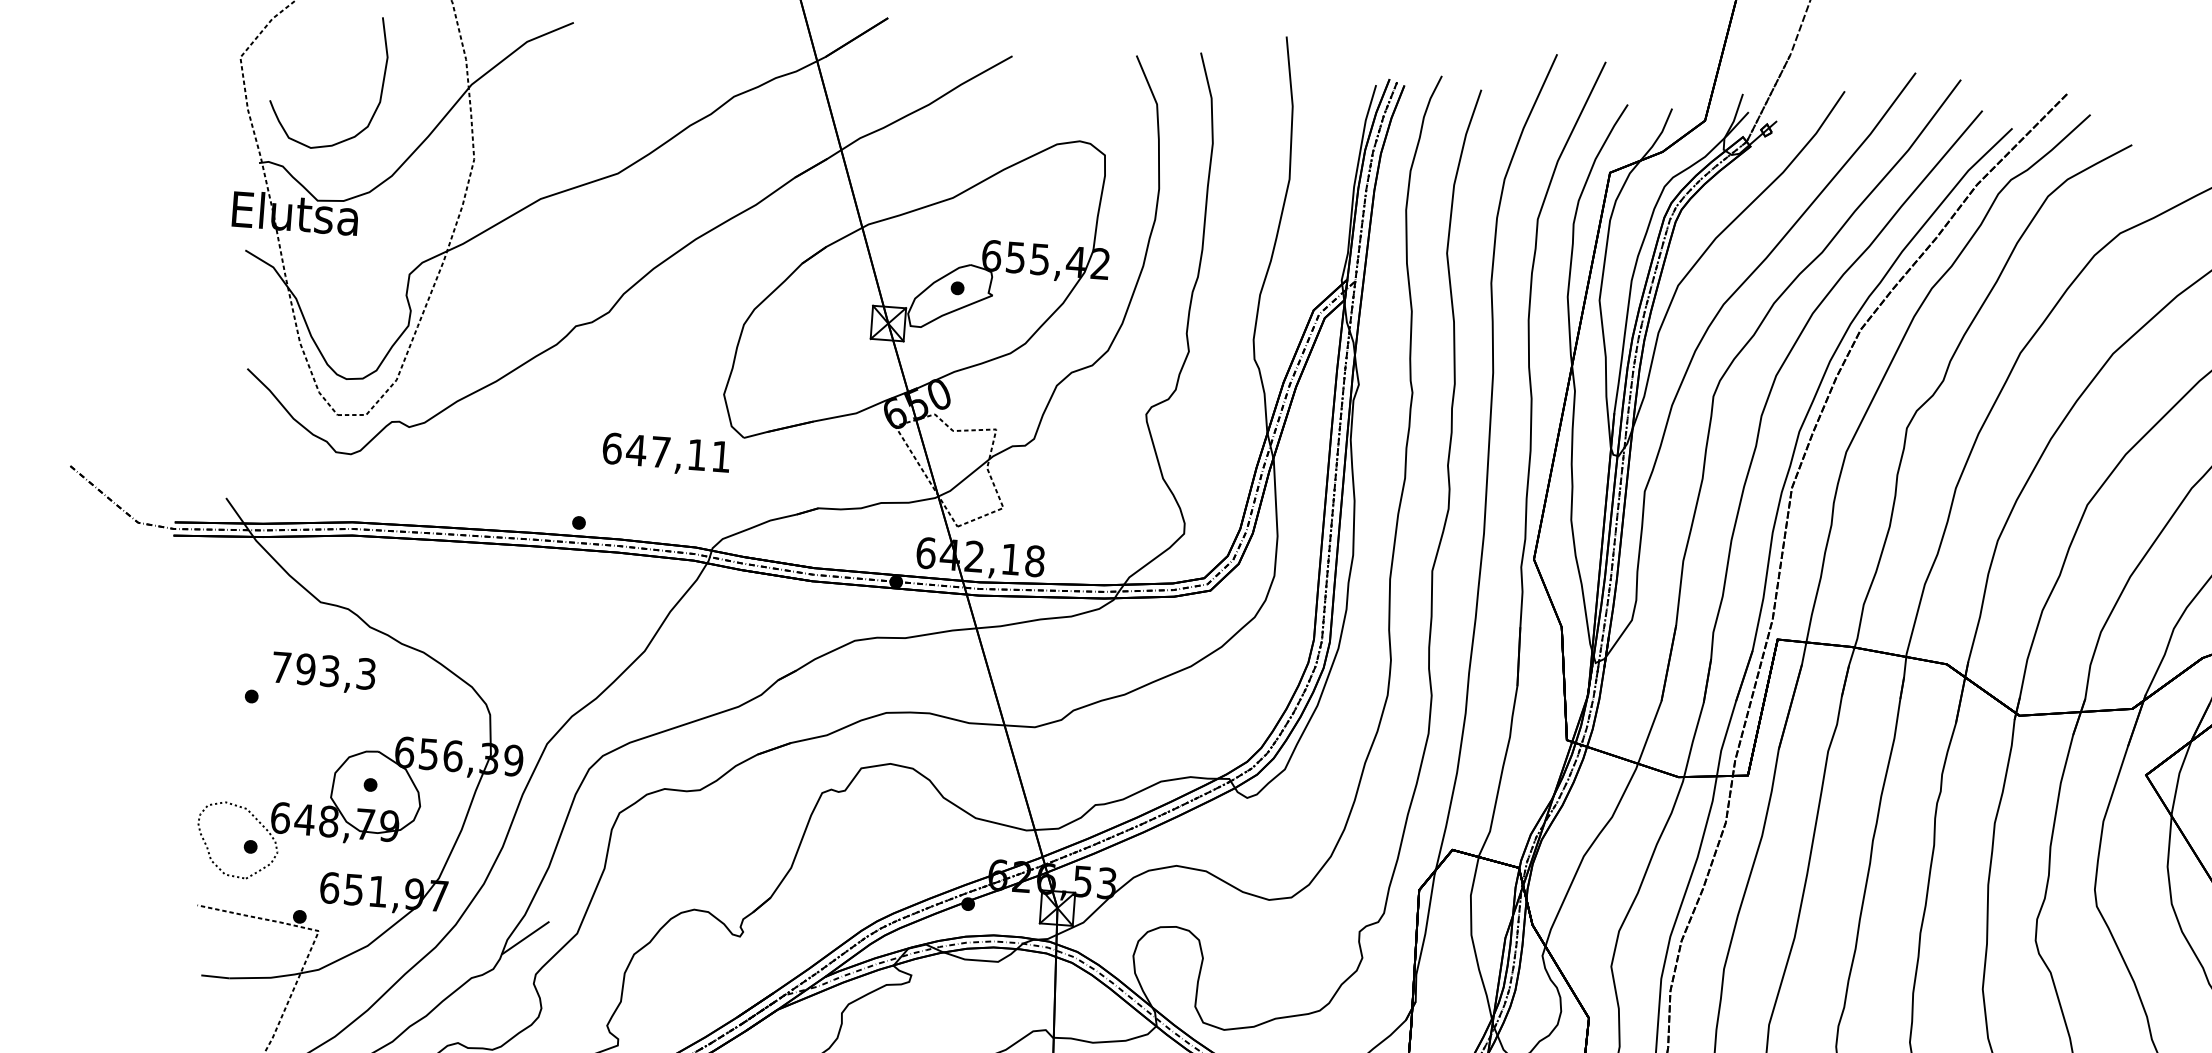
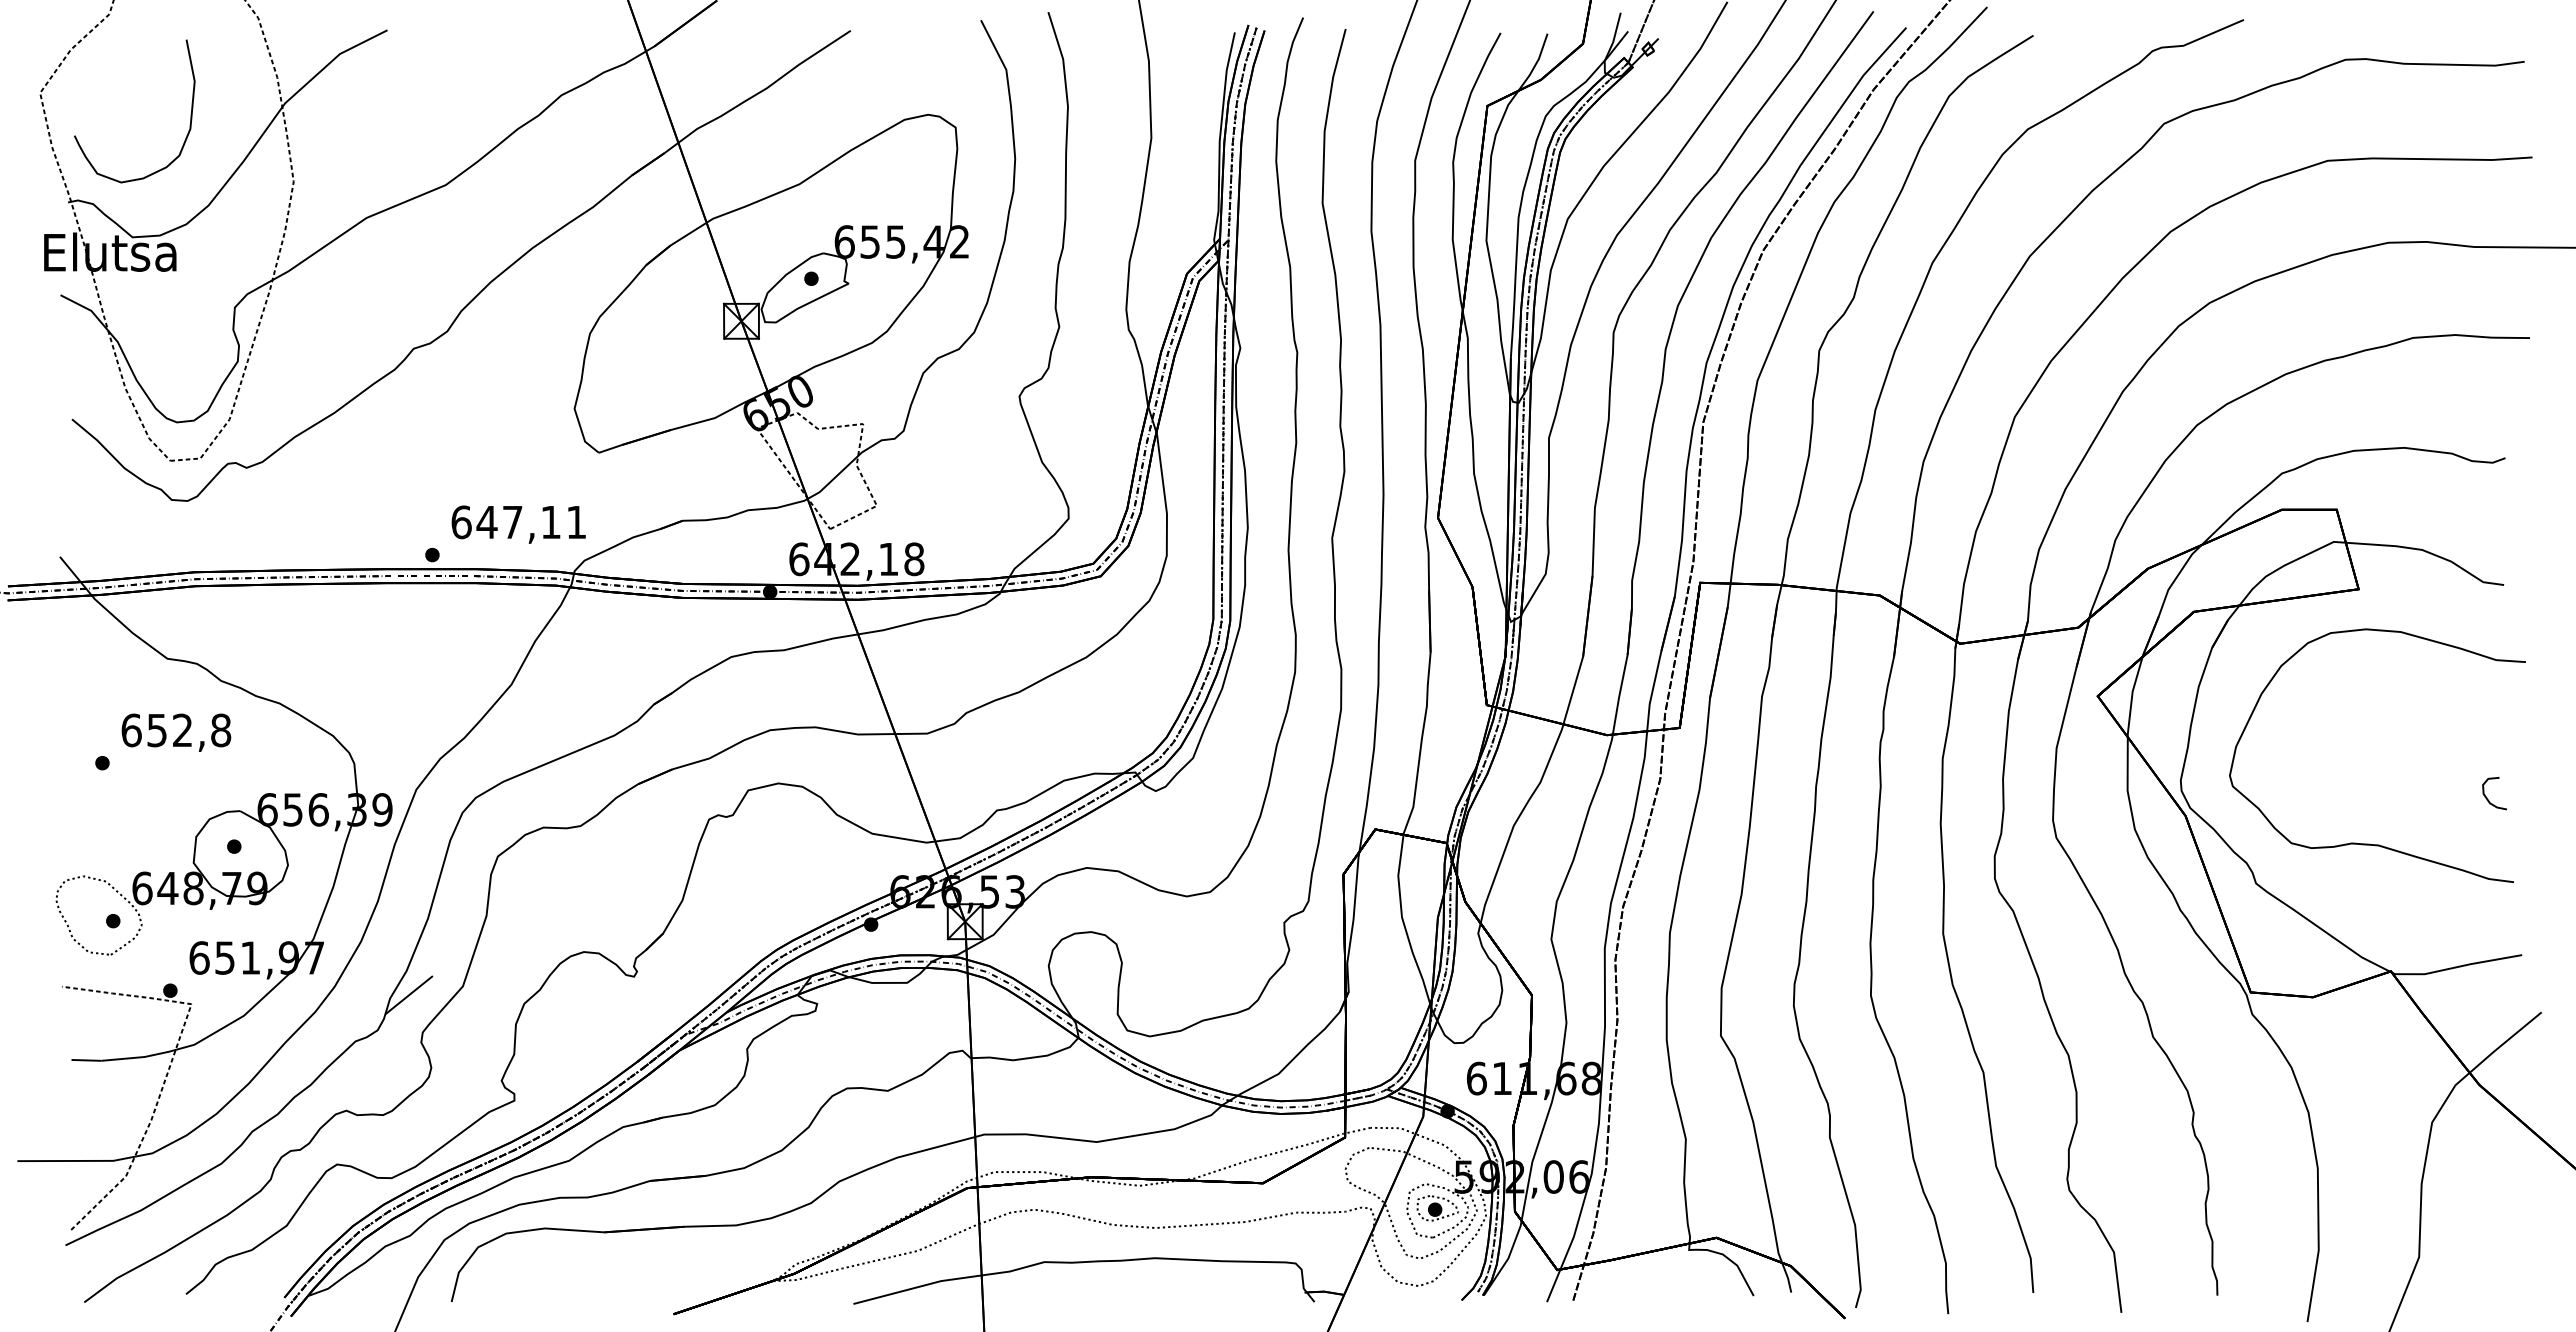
text: (666, 454) -> (518, 524), moved
text: (324, 670) -> (176, 730), 793,3 -> 652,8

